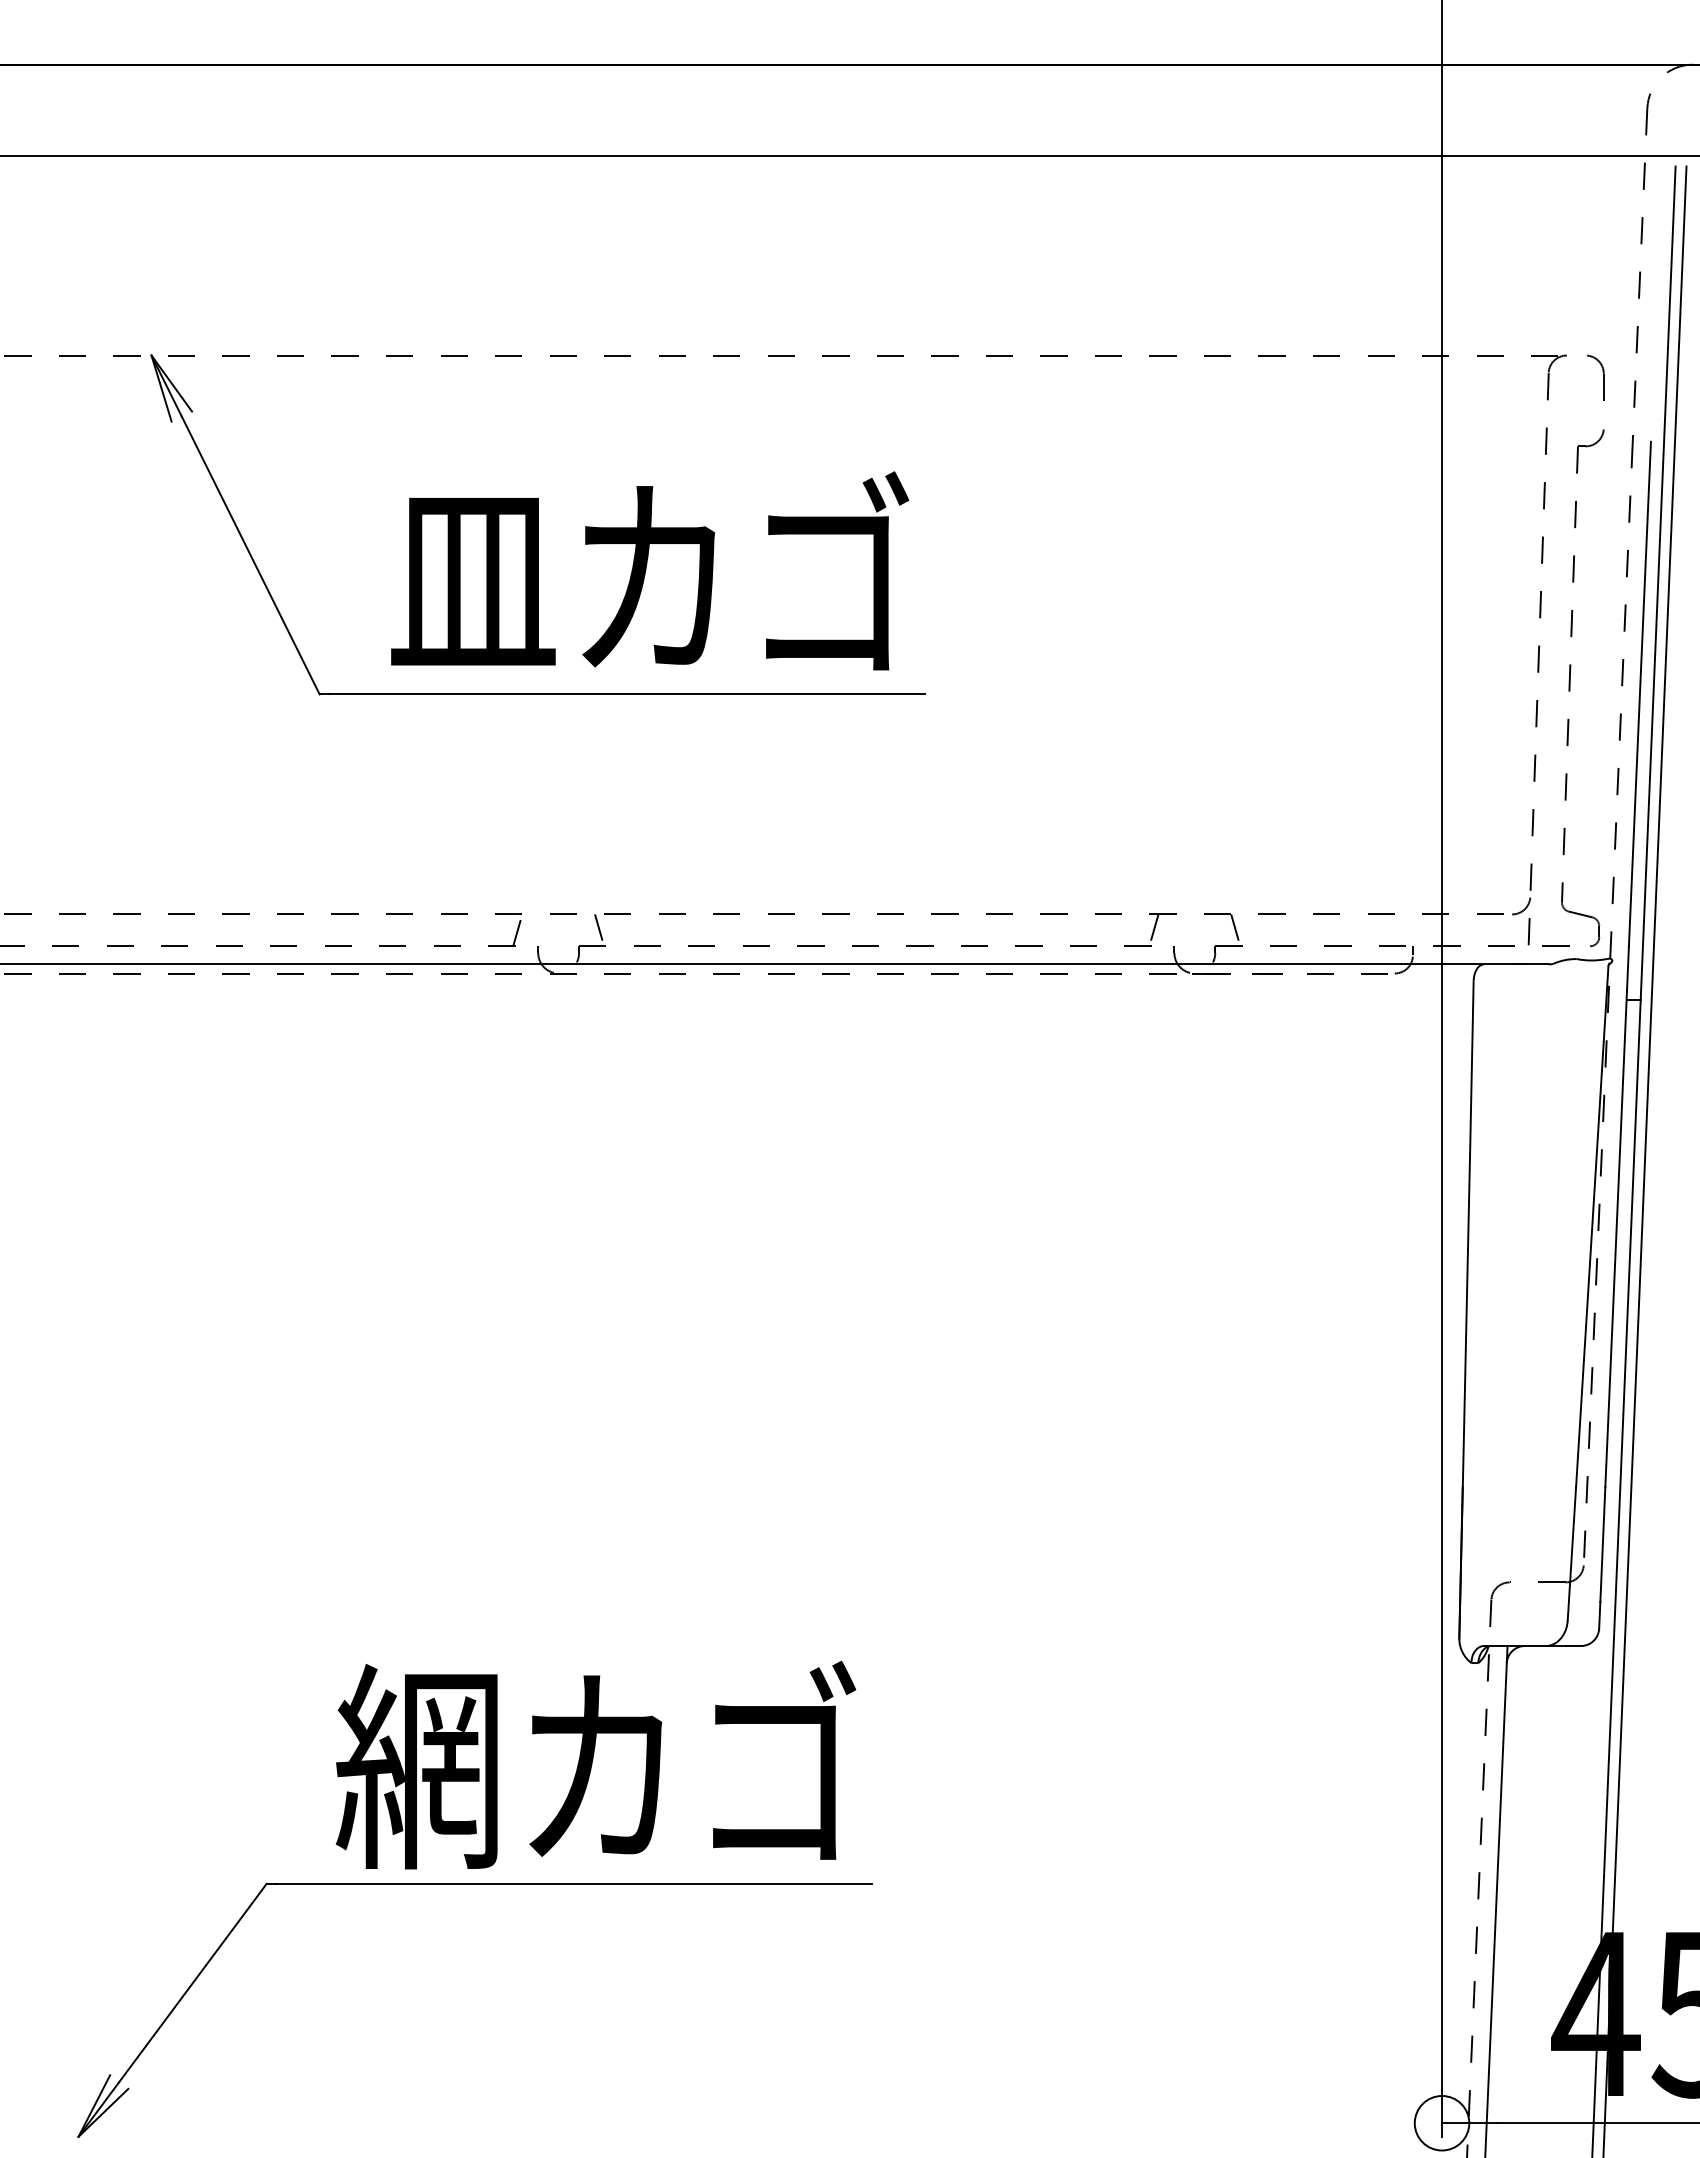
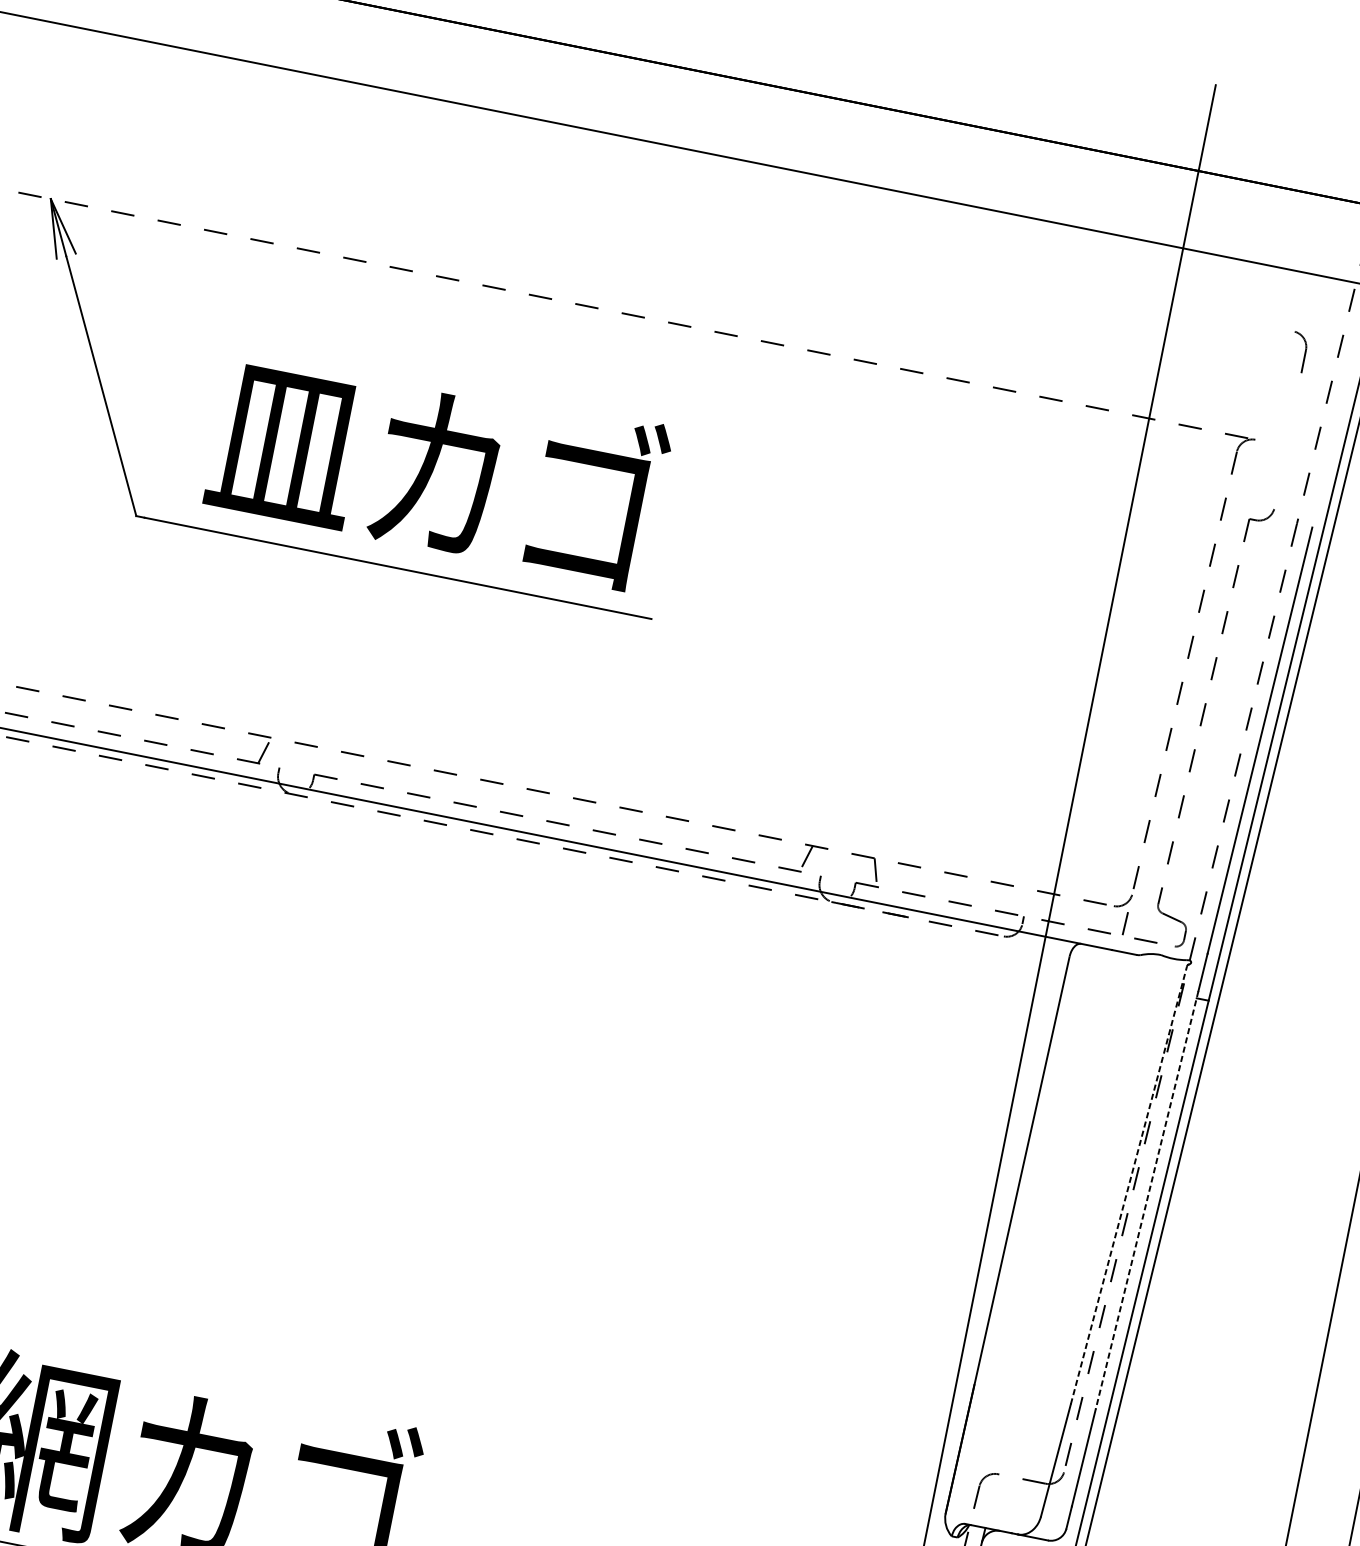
part: (1603, 377) -> (1305, 353), moved
line: (599, 930) -> (334, 764), removed
line: (1592, 1226) -> (1129, 1185), solid -> dashed
line: (1616, 1239) -> (1147, 1200), solid -> dashed

